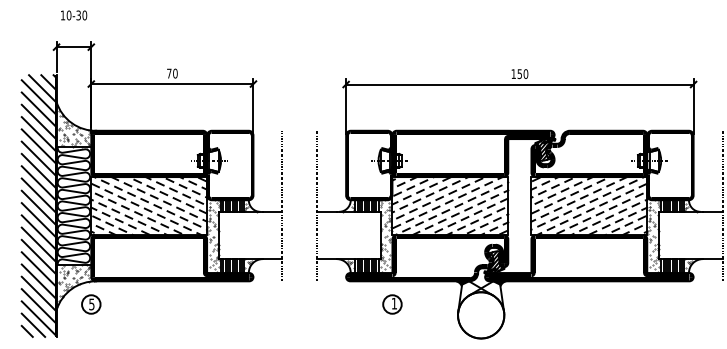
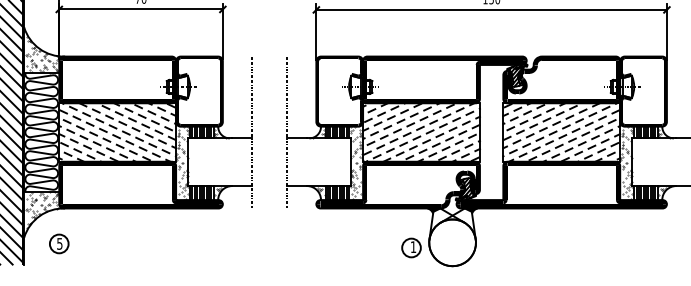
part: (91, 304) -> (59, 243), moved
part: (392, 304) -> (411, 247), moved

